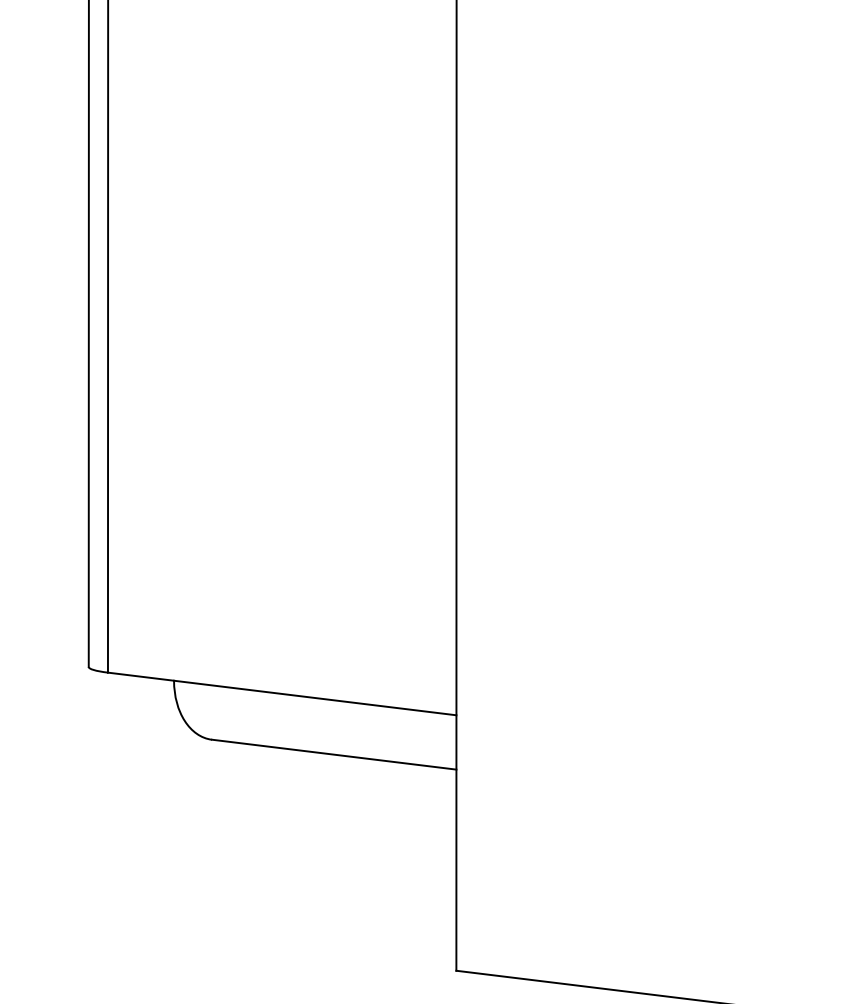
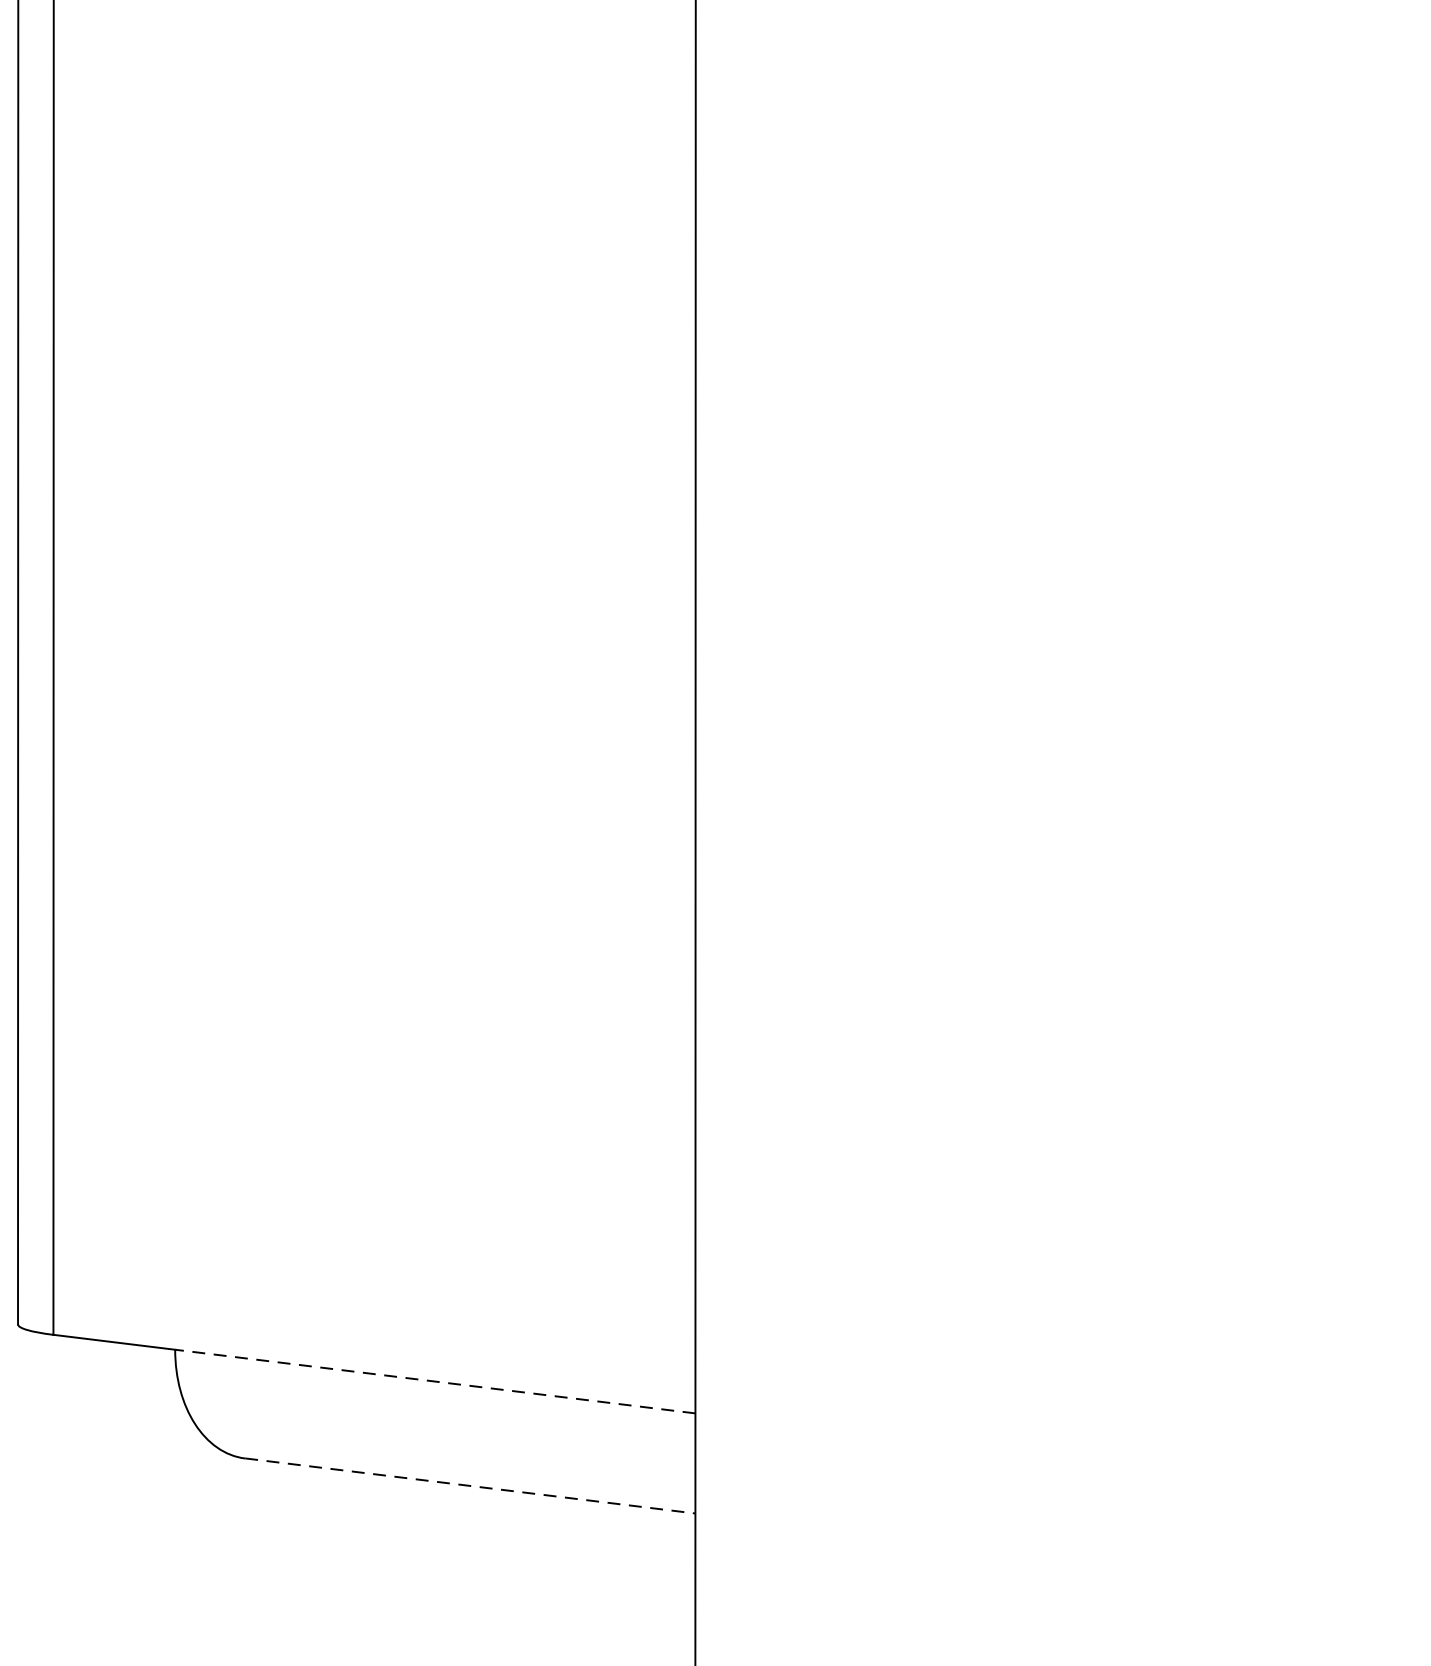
line: (314, 697) -> (433, 1380), solid -> dashed
line: (334, 754) -> (470, 1485), solid -> dashed

